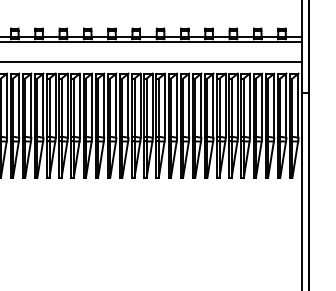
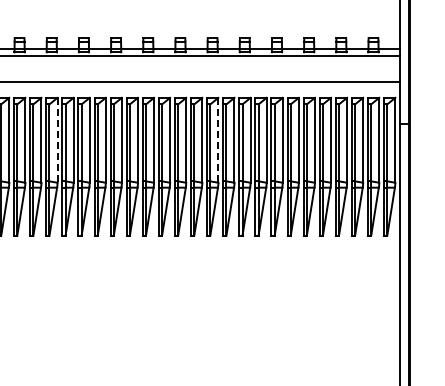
line: (43, 105) -> (57, 140), solid -> dashed
line: (164, 105) -> (218, 140), solid -> dashed

